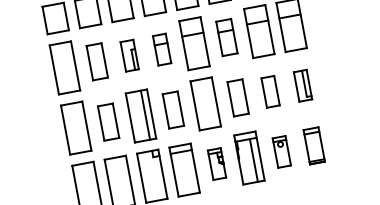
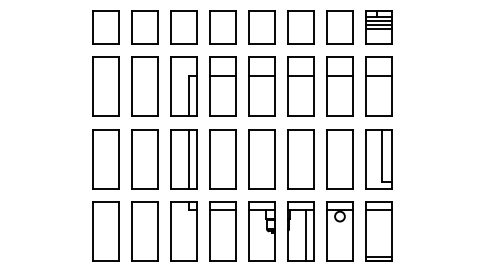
part: (226, 37) -> (300, 86), size x1.43
part: (161, 49) -> (222, 86), size x1.67
part: (129, 55) -> (183, 86), size x1.67
part: (96, 61) -> (144, 86), size x1.43
part: (302, 86) -> (378, 159), size x1.67
part: (270, 92) -> (339, 159), size x1.67
part: (237, 98) -> (300, 159), size x1.43
part: (173, 110) -> (222, 159), size x1.43
part: (108, 122) -> (144, 159), size x1.43
part: (313, 145) -> (378, 231), size x1.43
part: (281, 151) -> (339, 231), size x1.67
part: (216, 164) -> (261, 231), size x1.67

